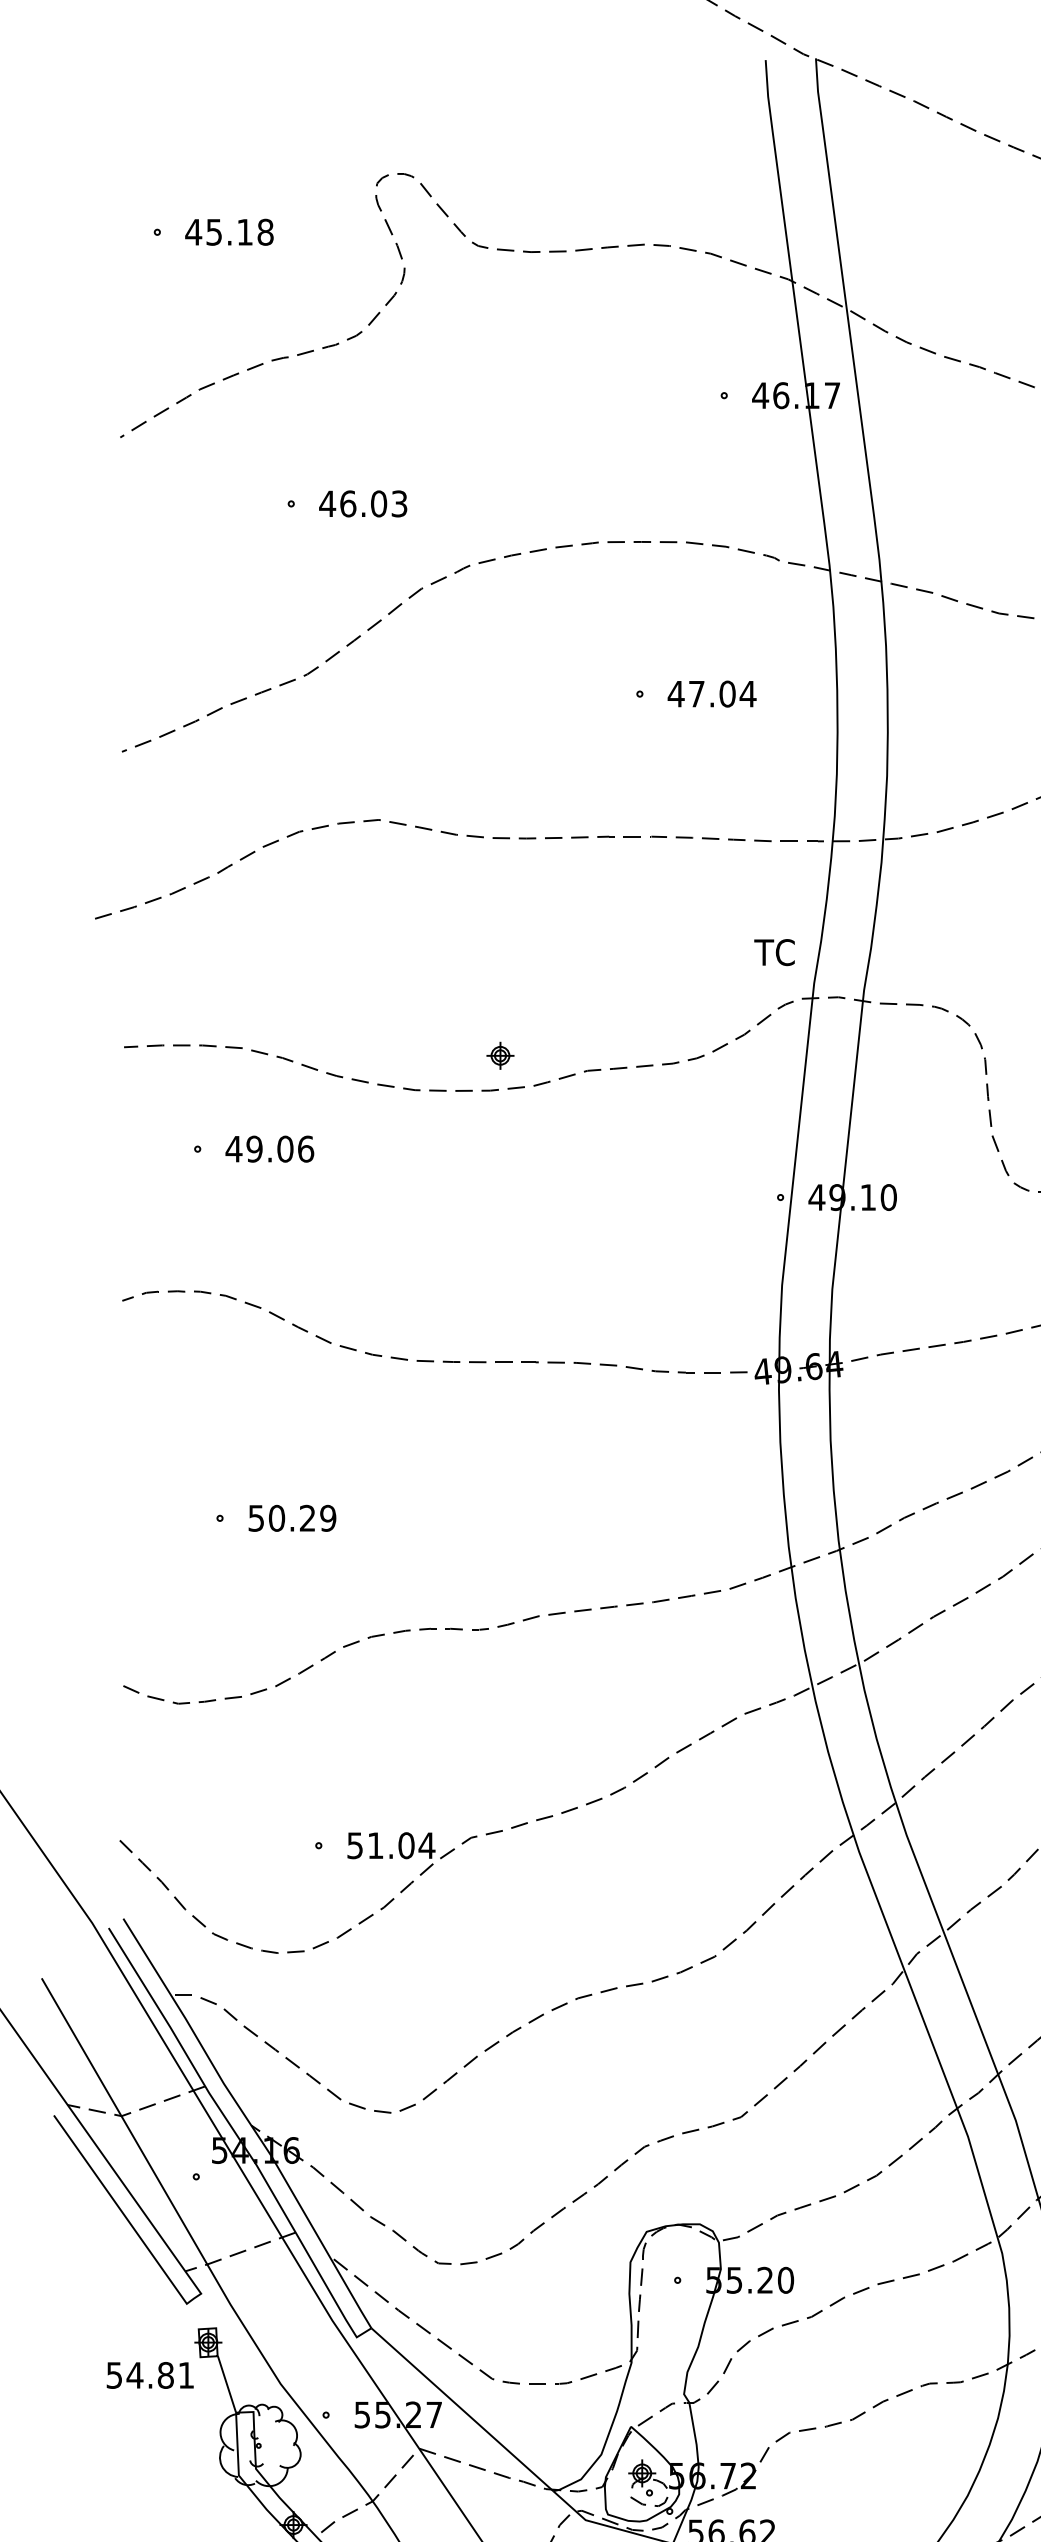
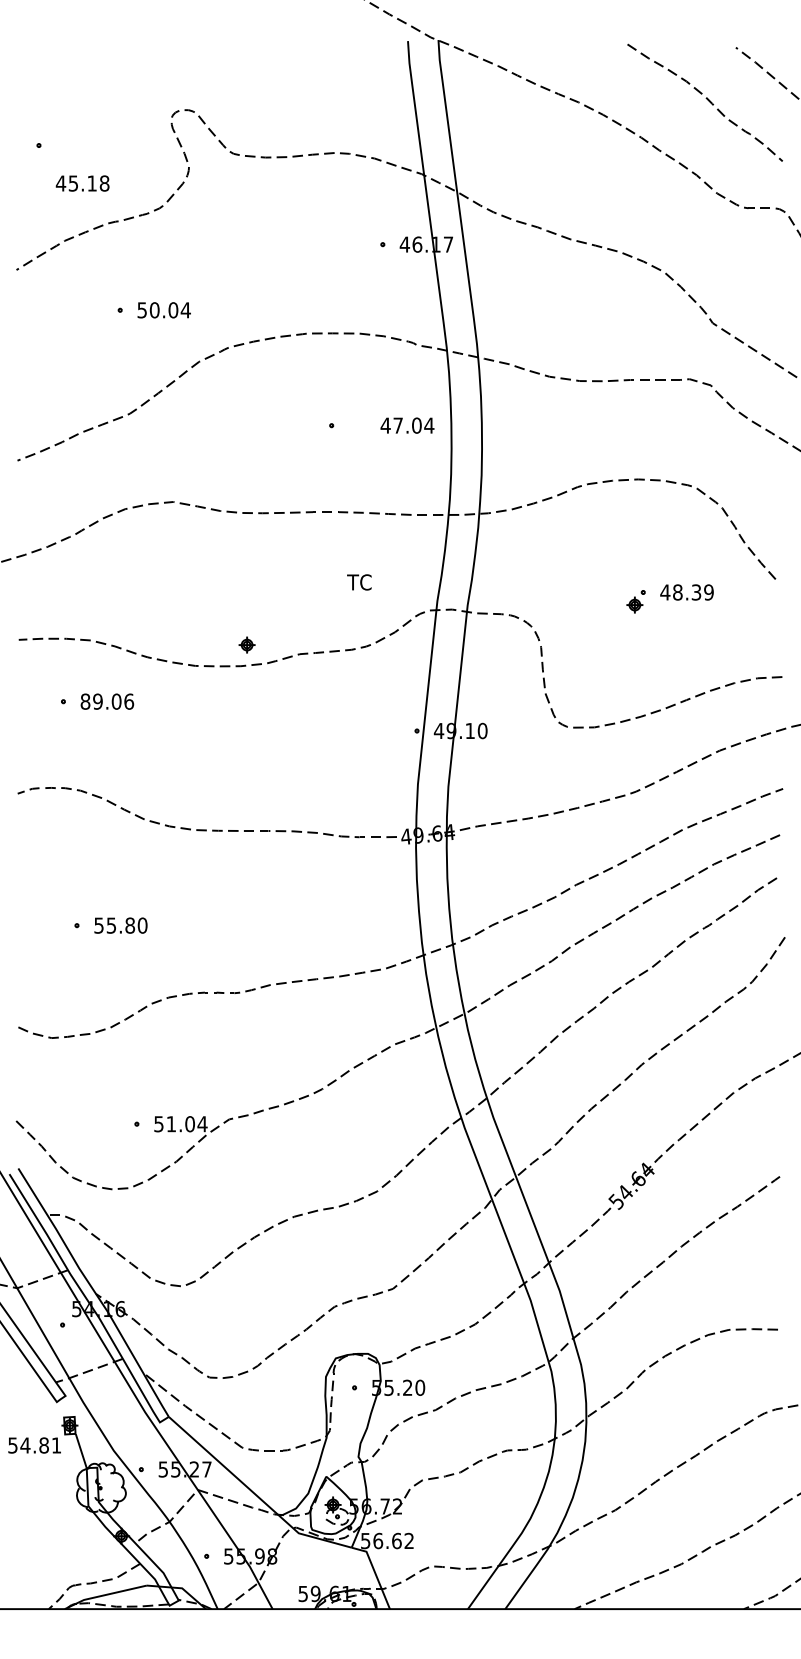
text: (229, 232) -> (82, 183), moved
text: (362, 504) -> (163, 310), 46.03 -> 50.04
text: (712, 693) -> (407, 425), moved
text: (774, 952) -> (359, 582), moved
text: (234, 1148) -> (85, 701), 49.06 -> 89.06
text: (301, 1518) -> (126, 925), 50.29 -> 55.80

